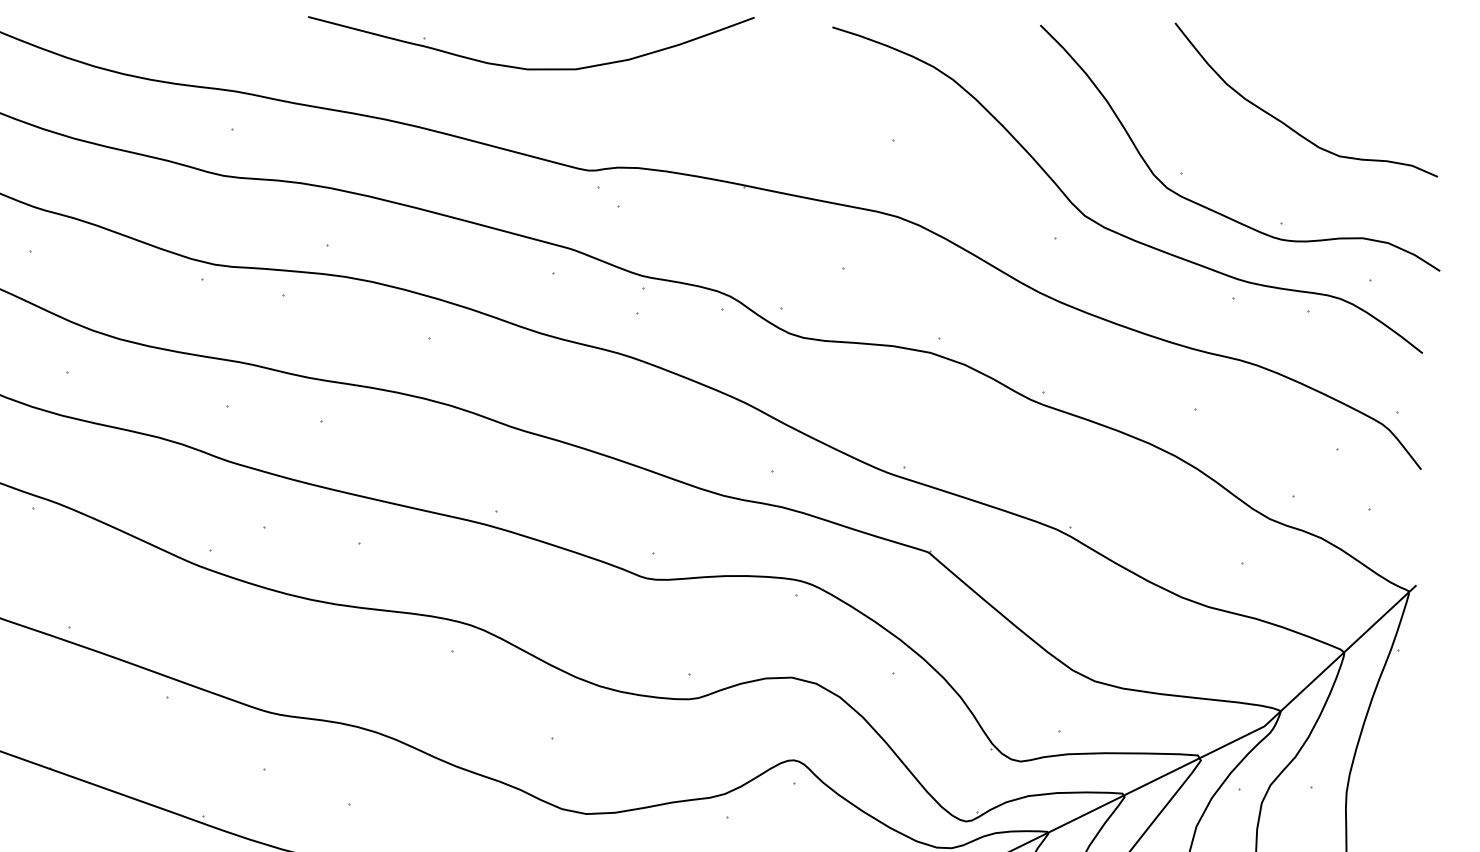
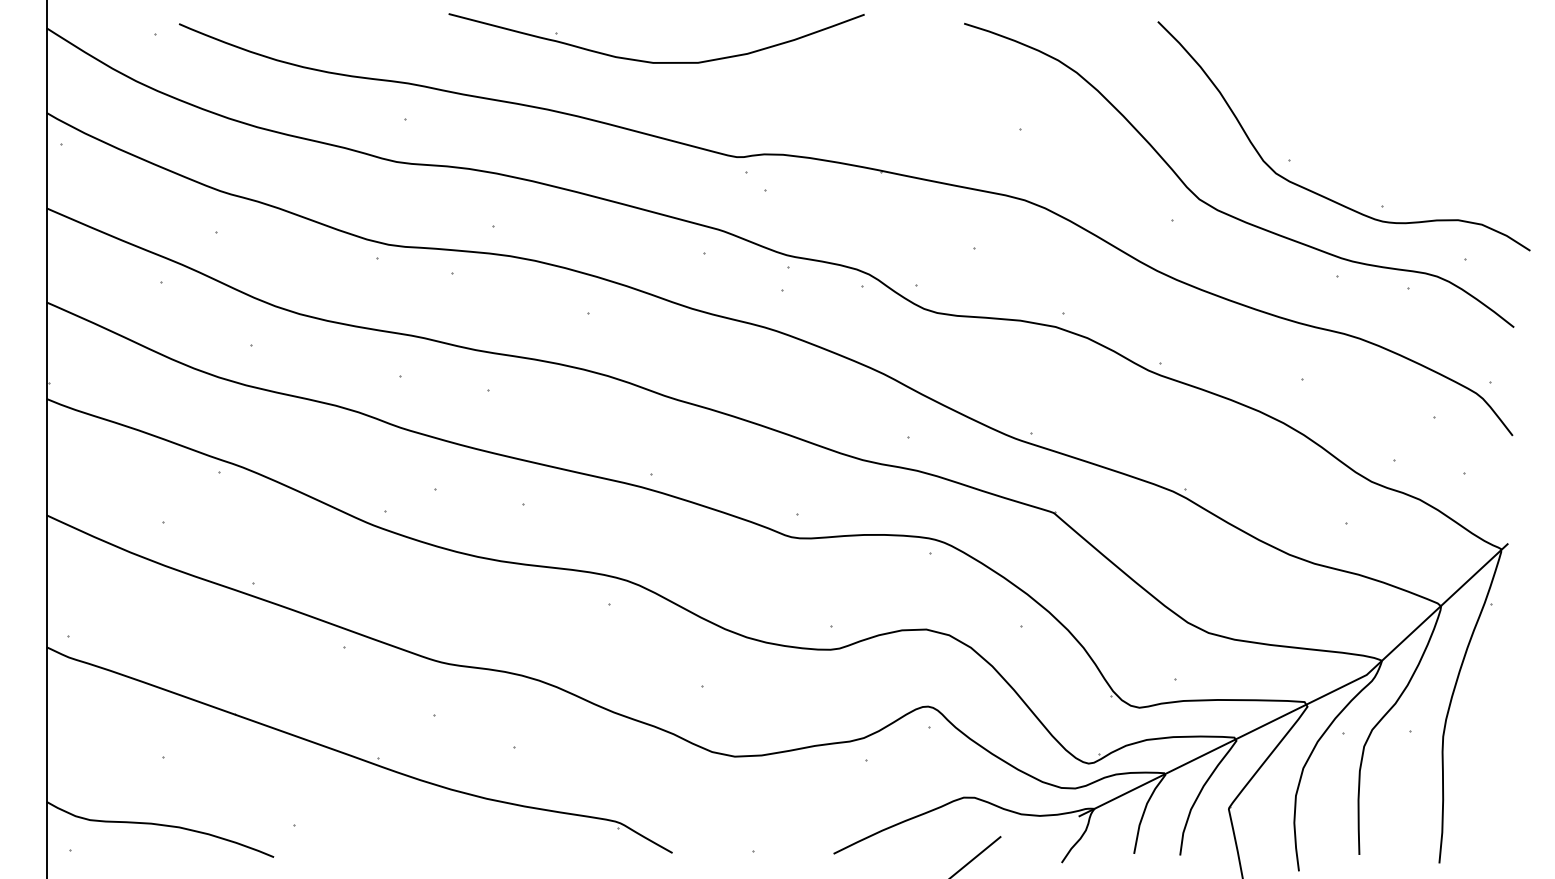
part: (526, 67) -> (652, 61), moved
curve: (1287, 124) -> (1388, 114), removed

